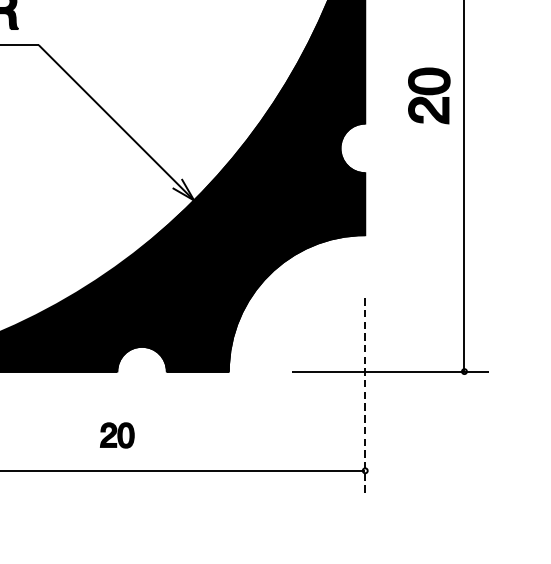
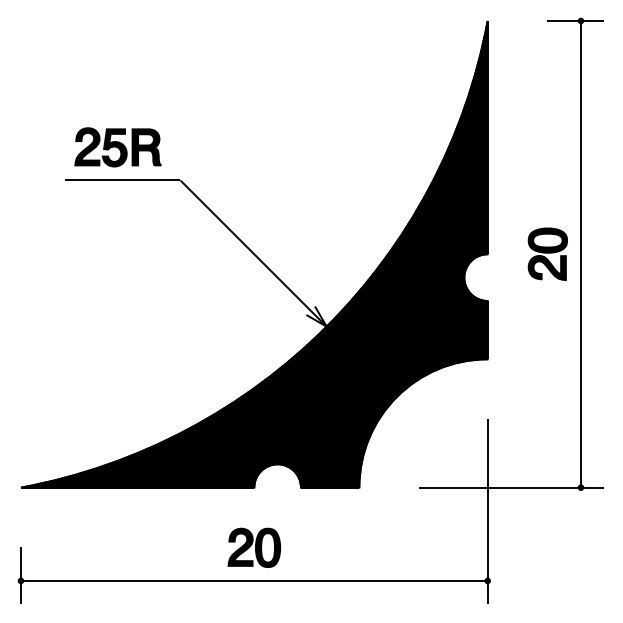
part: (428, 96) -> (547, 254), moved
line: (365, 396) -> (487, 511), dashed -> solid
part: (117, 435) -> (254, 547), size x1.67

